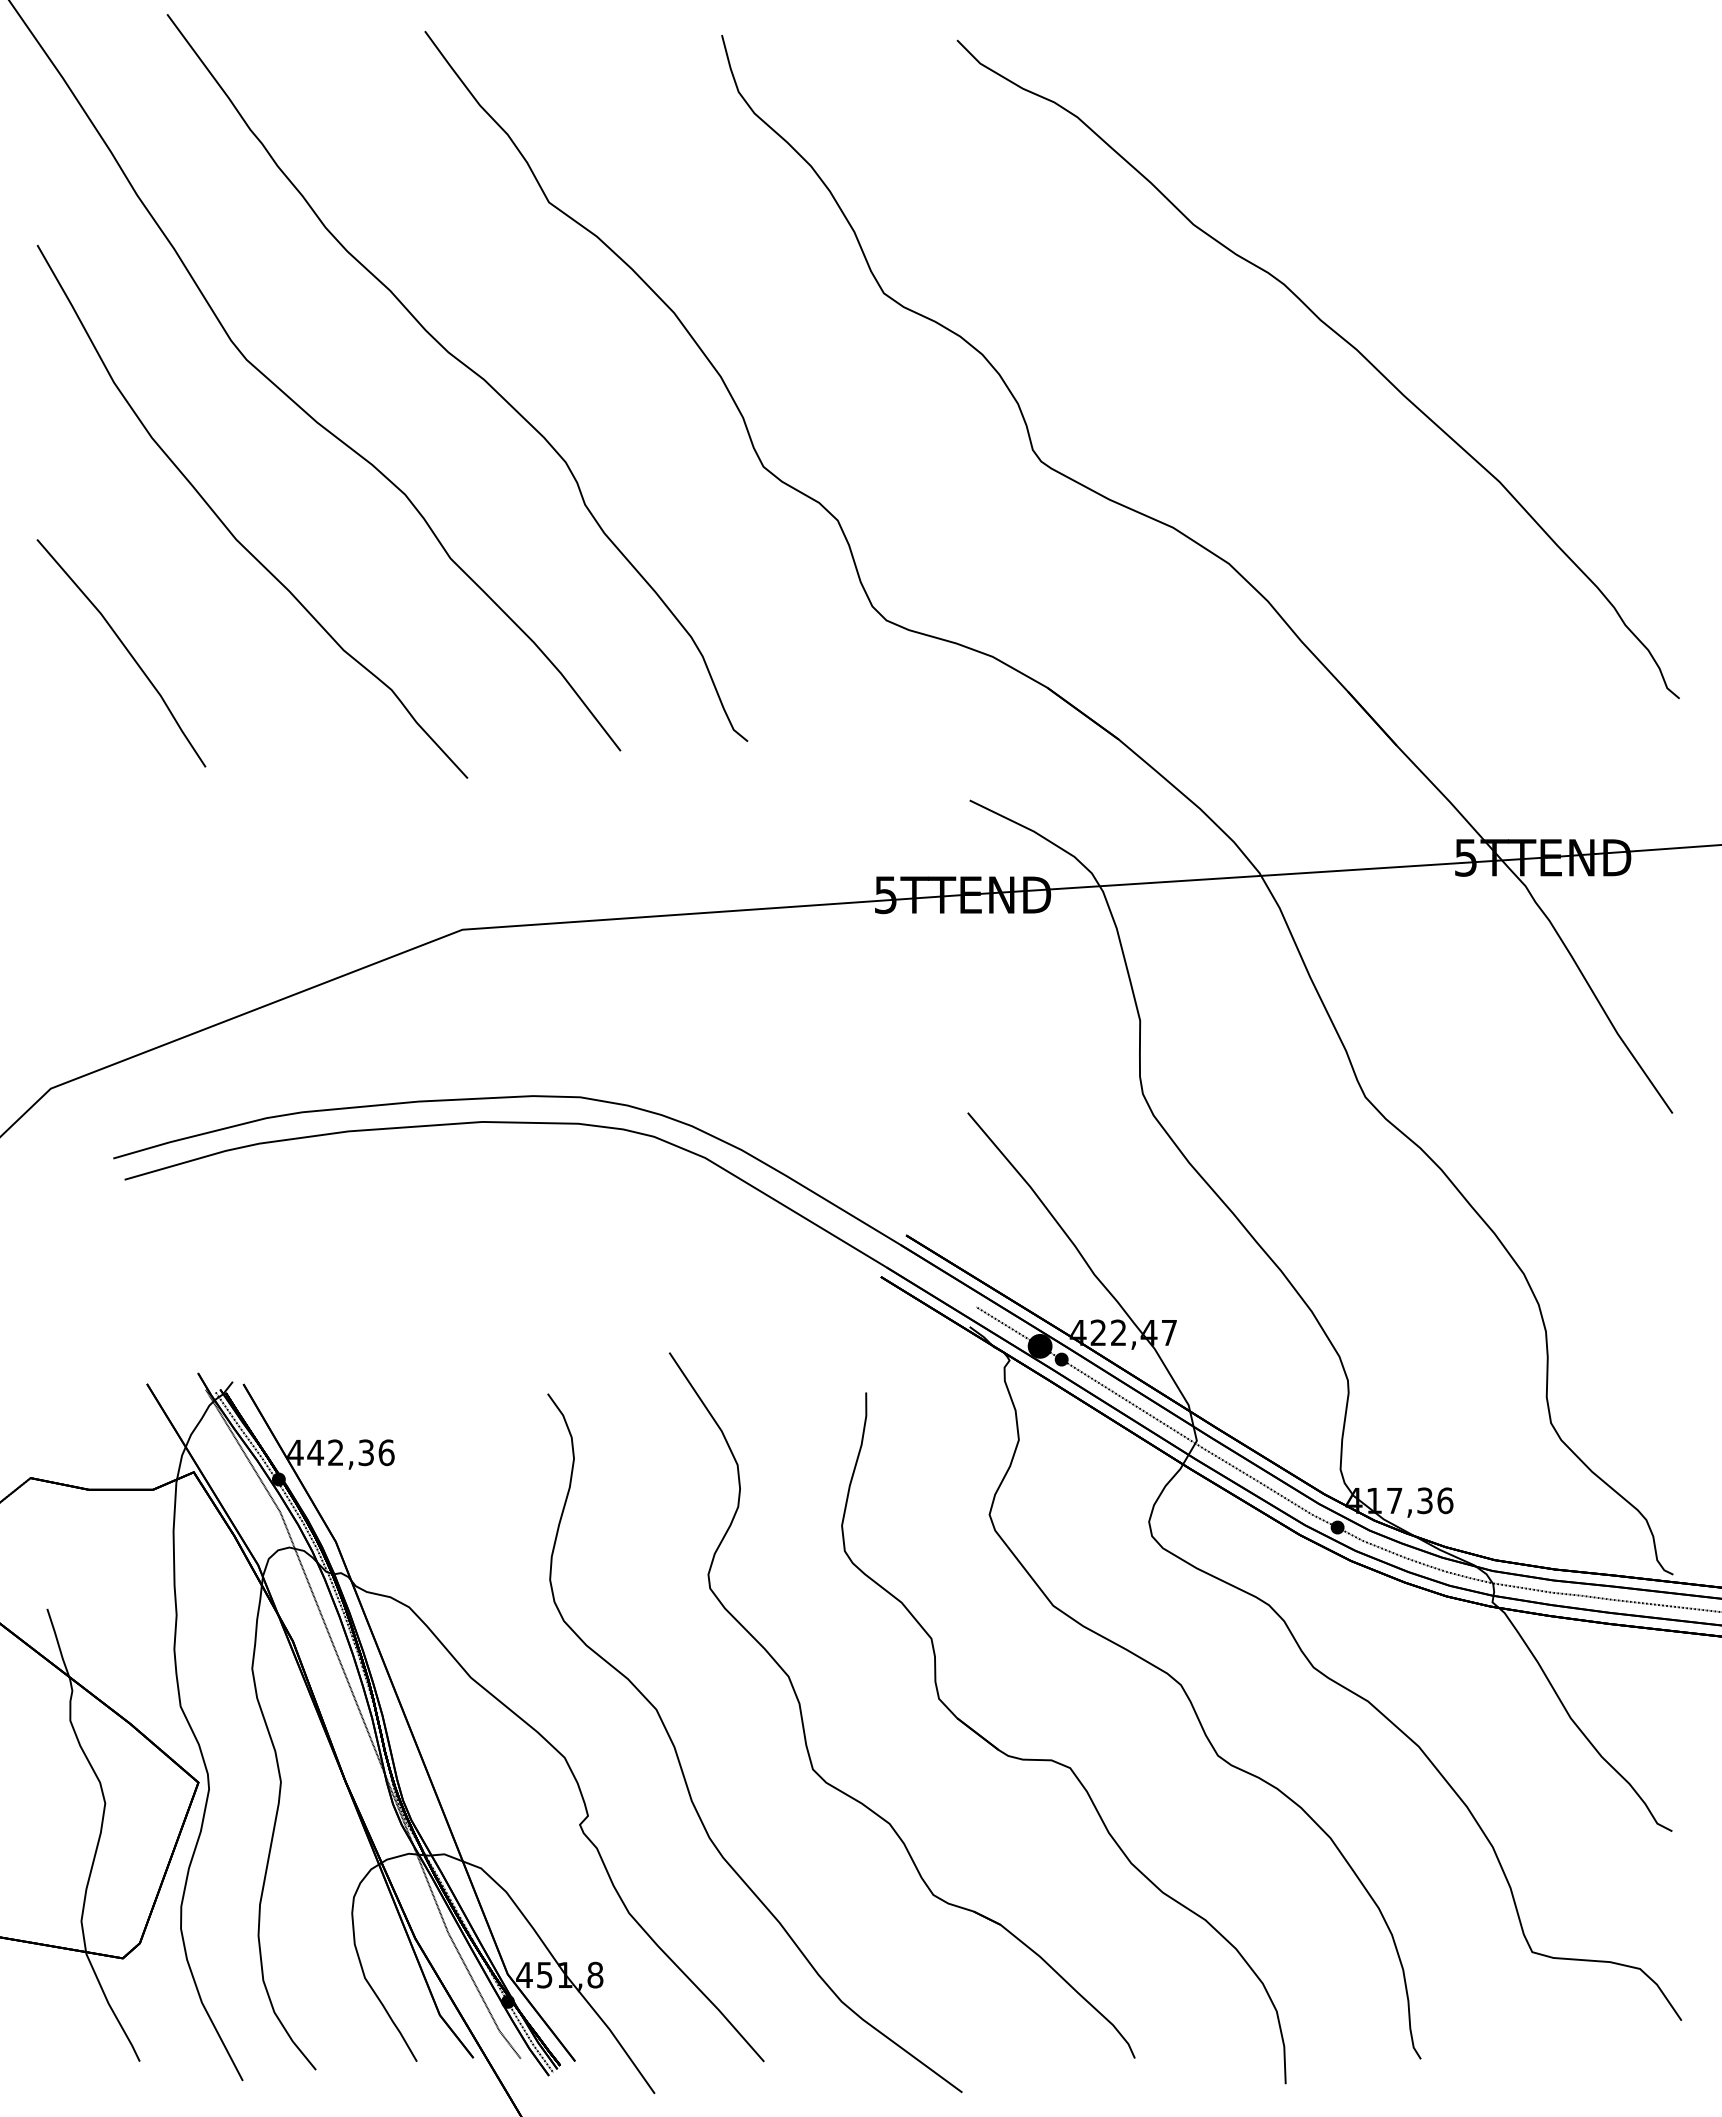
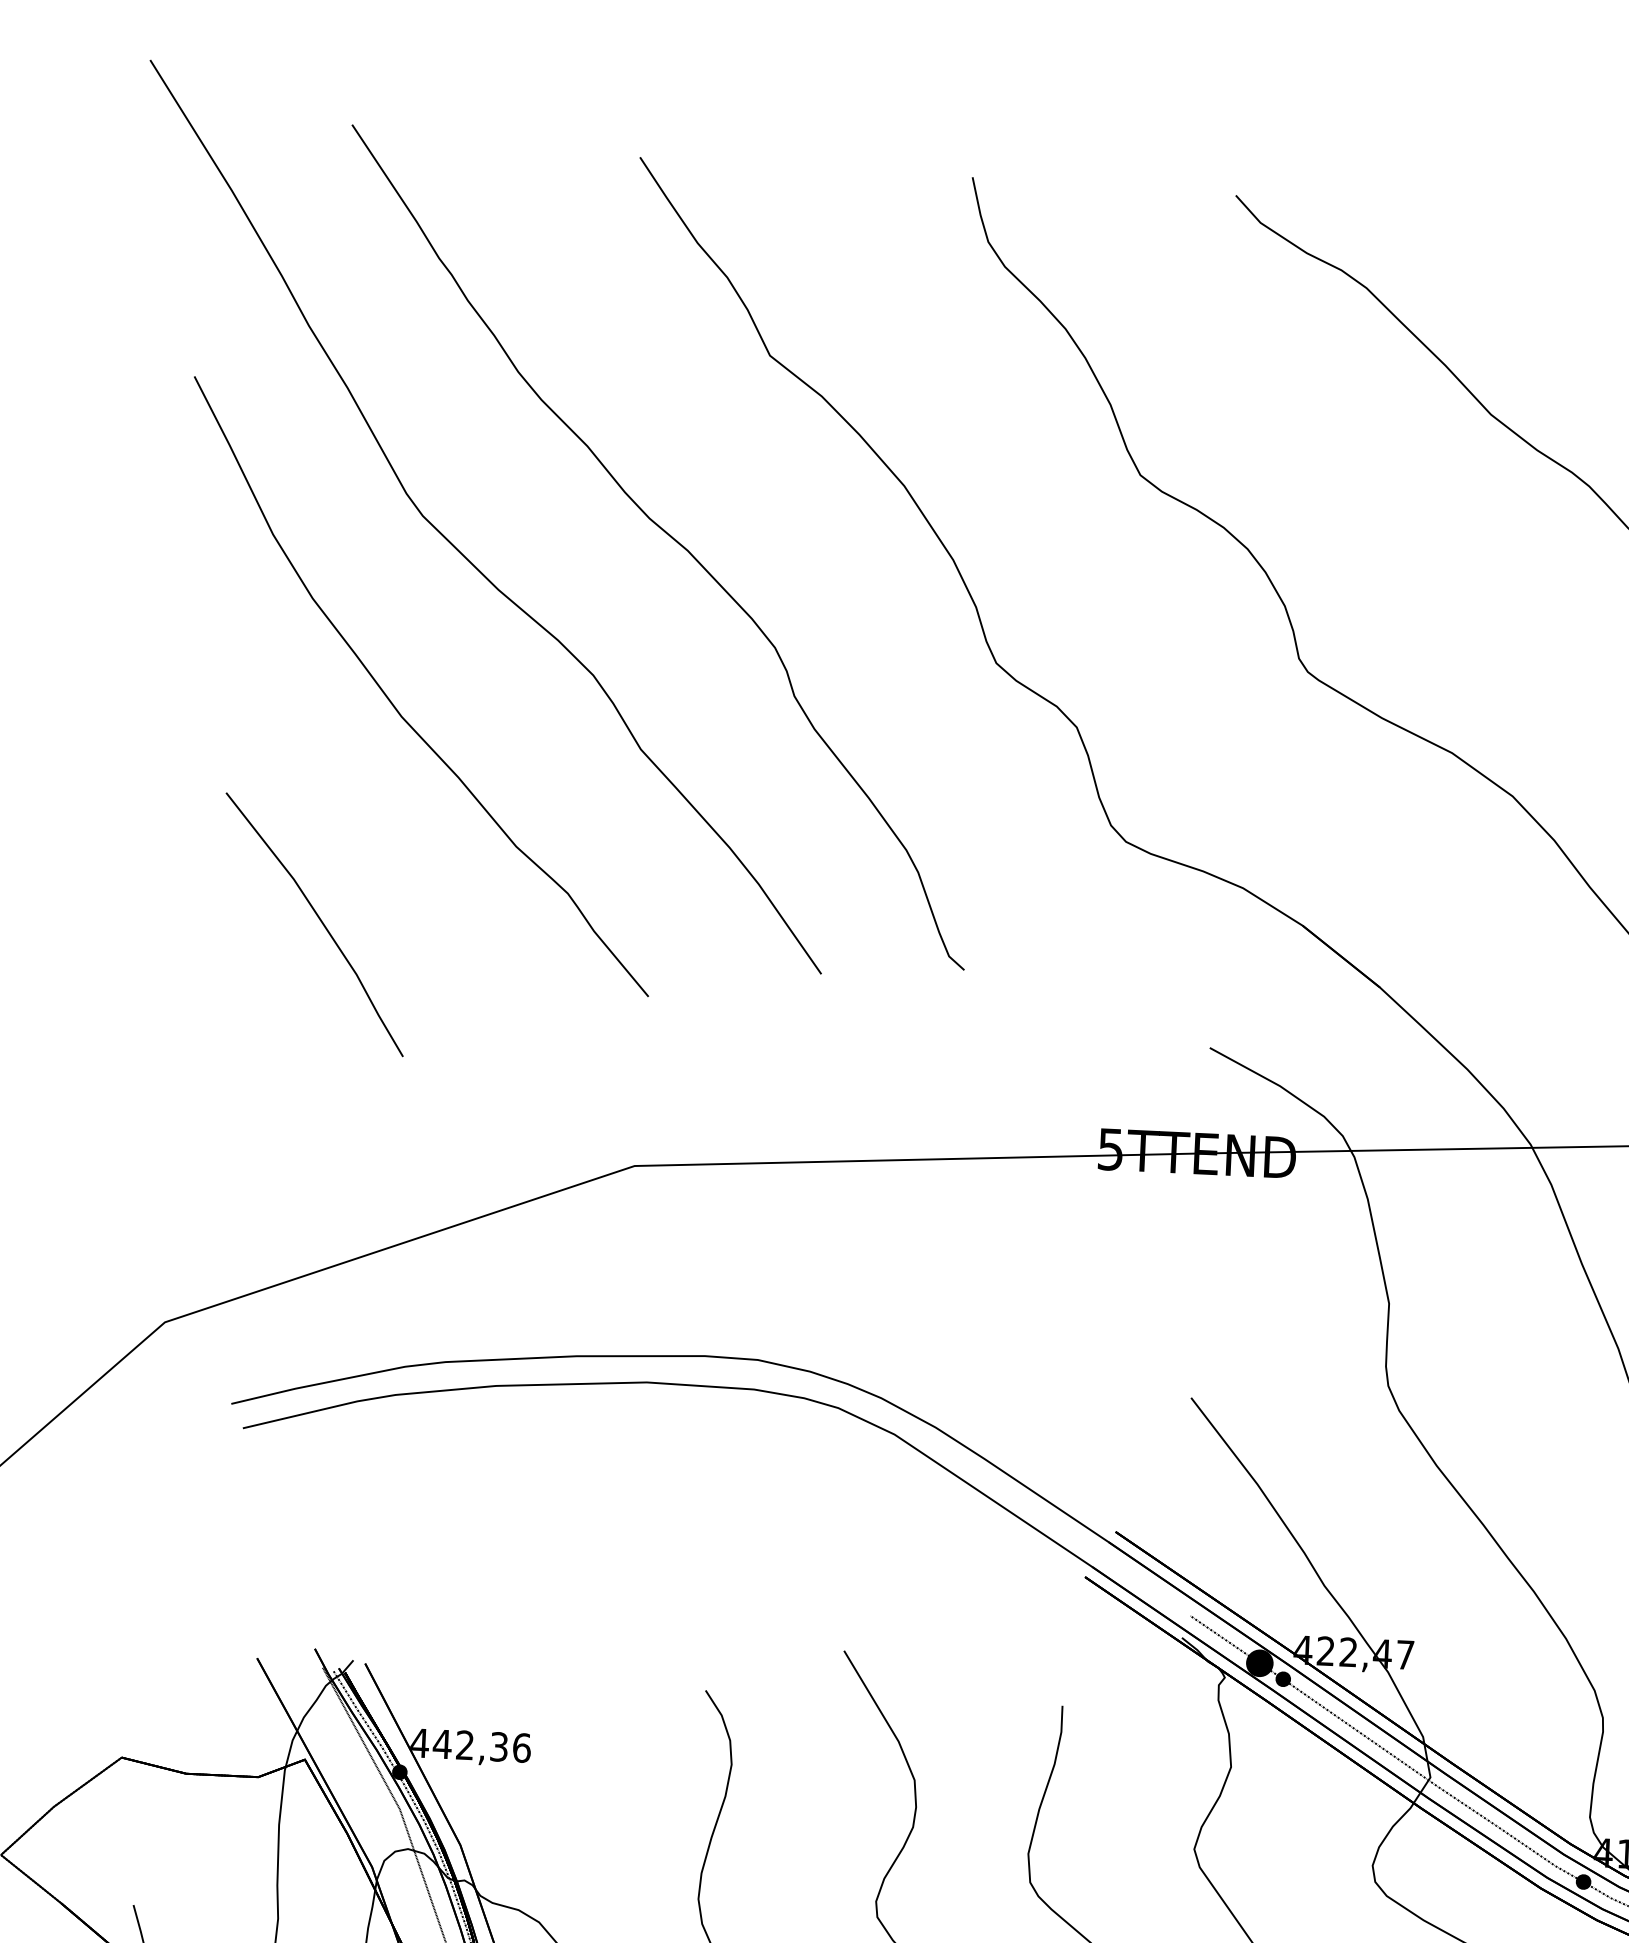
part: (121, 653) -> (314, 924), moved

